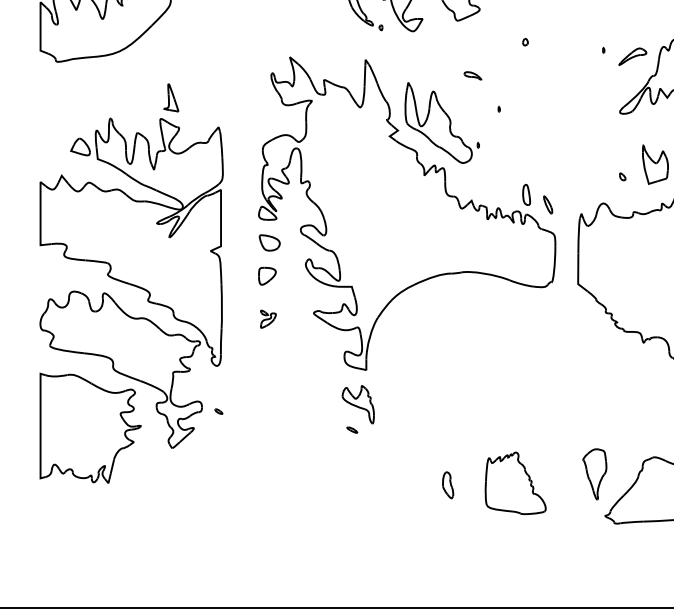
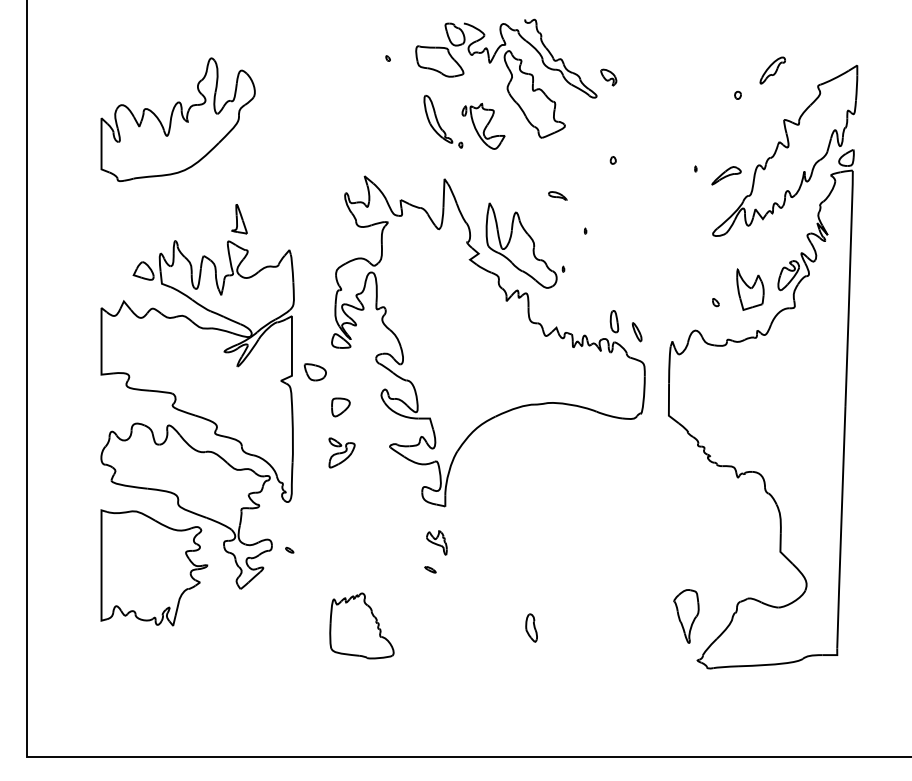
part: (268, 243) -> (314, 372), moved
part: (267, 318) -> (341, 452), size x1.6
part: (357, 404) -> (436, 542), size x0.6
part: (515, 482) -> (361, 625), moved

